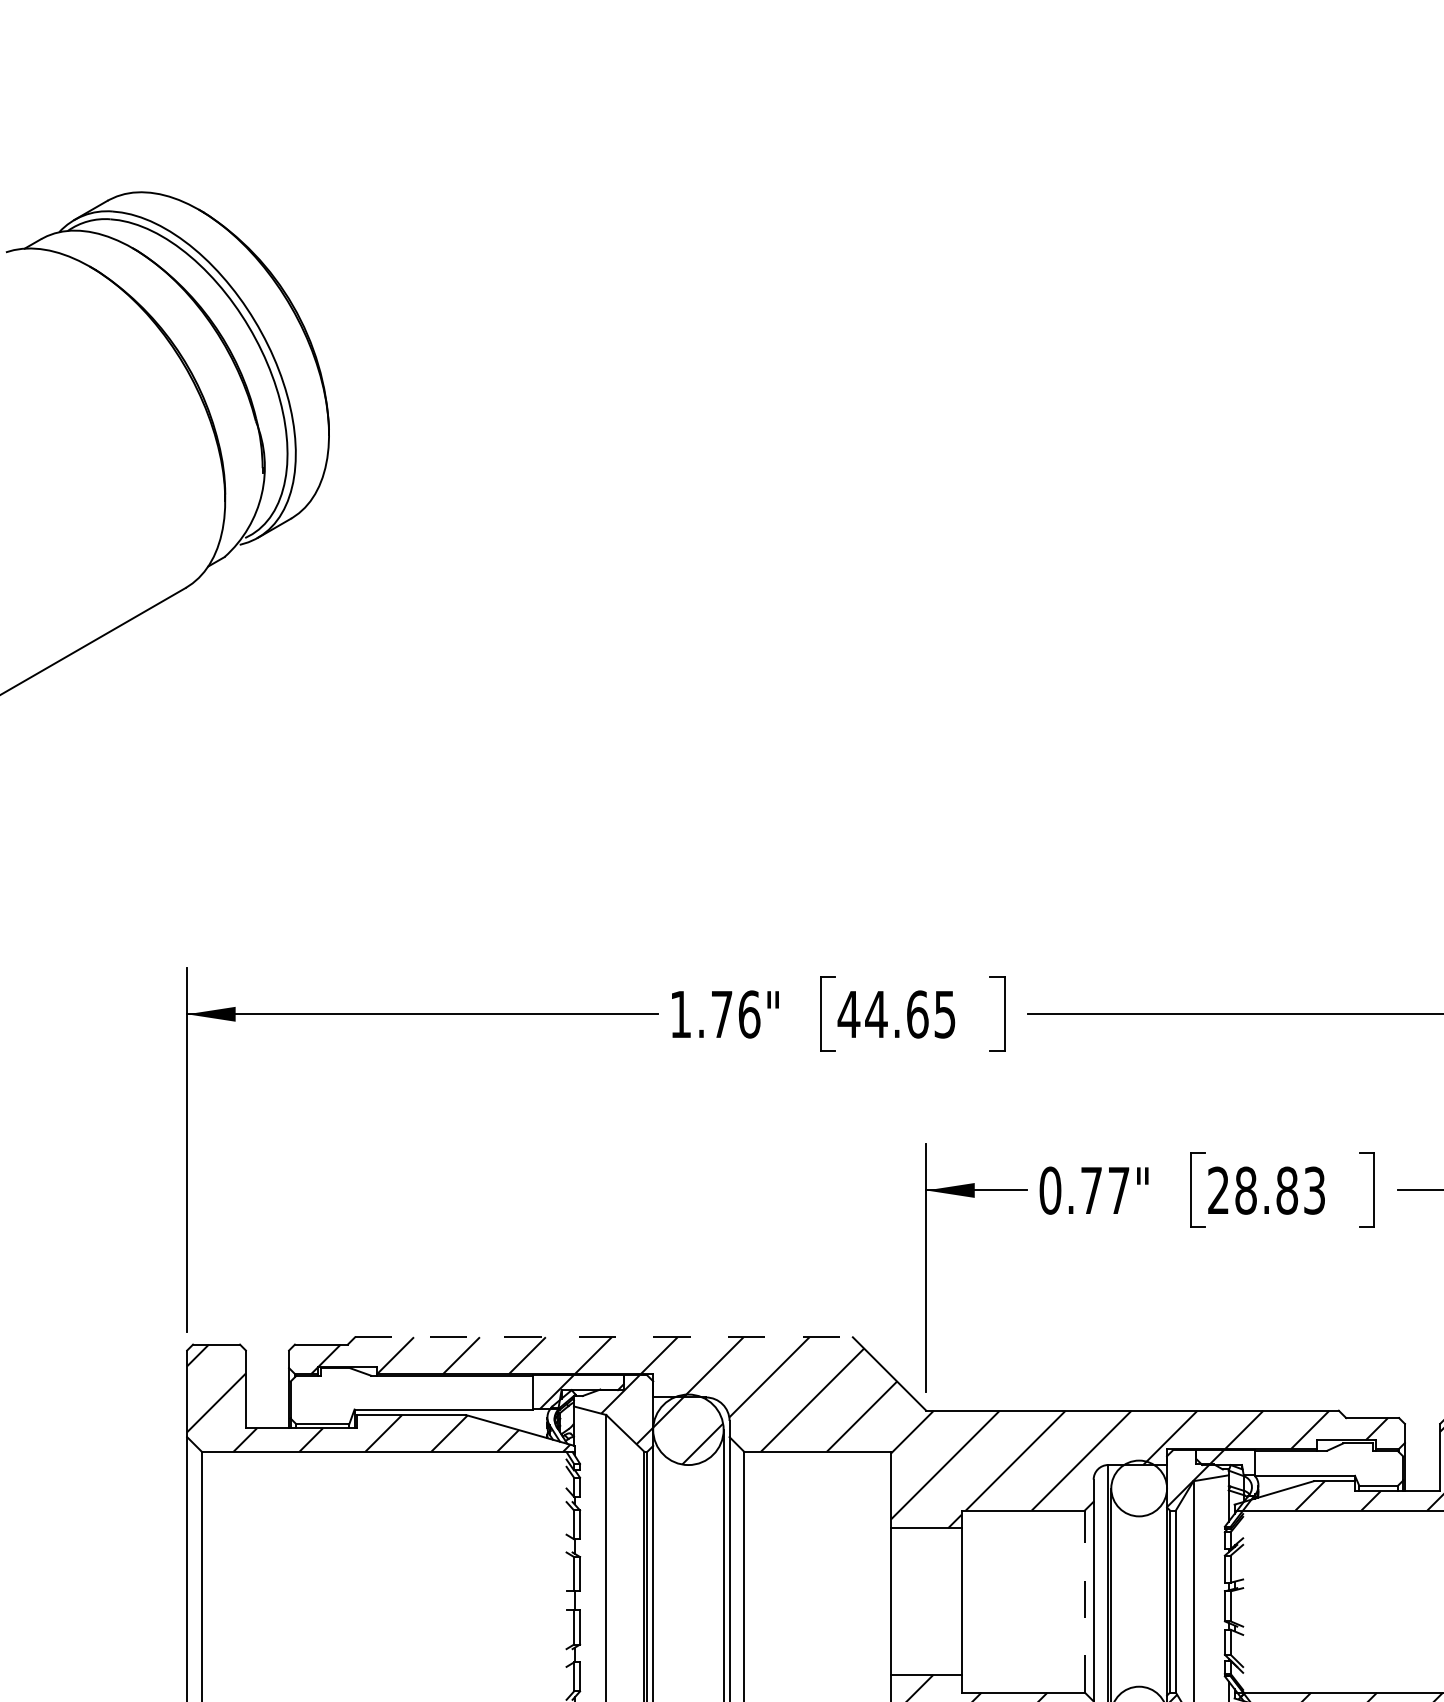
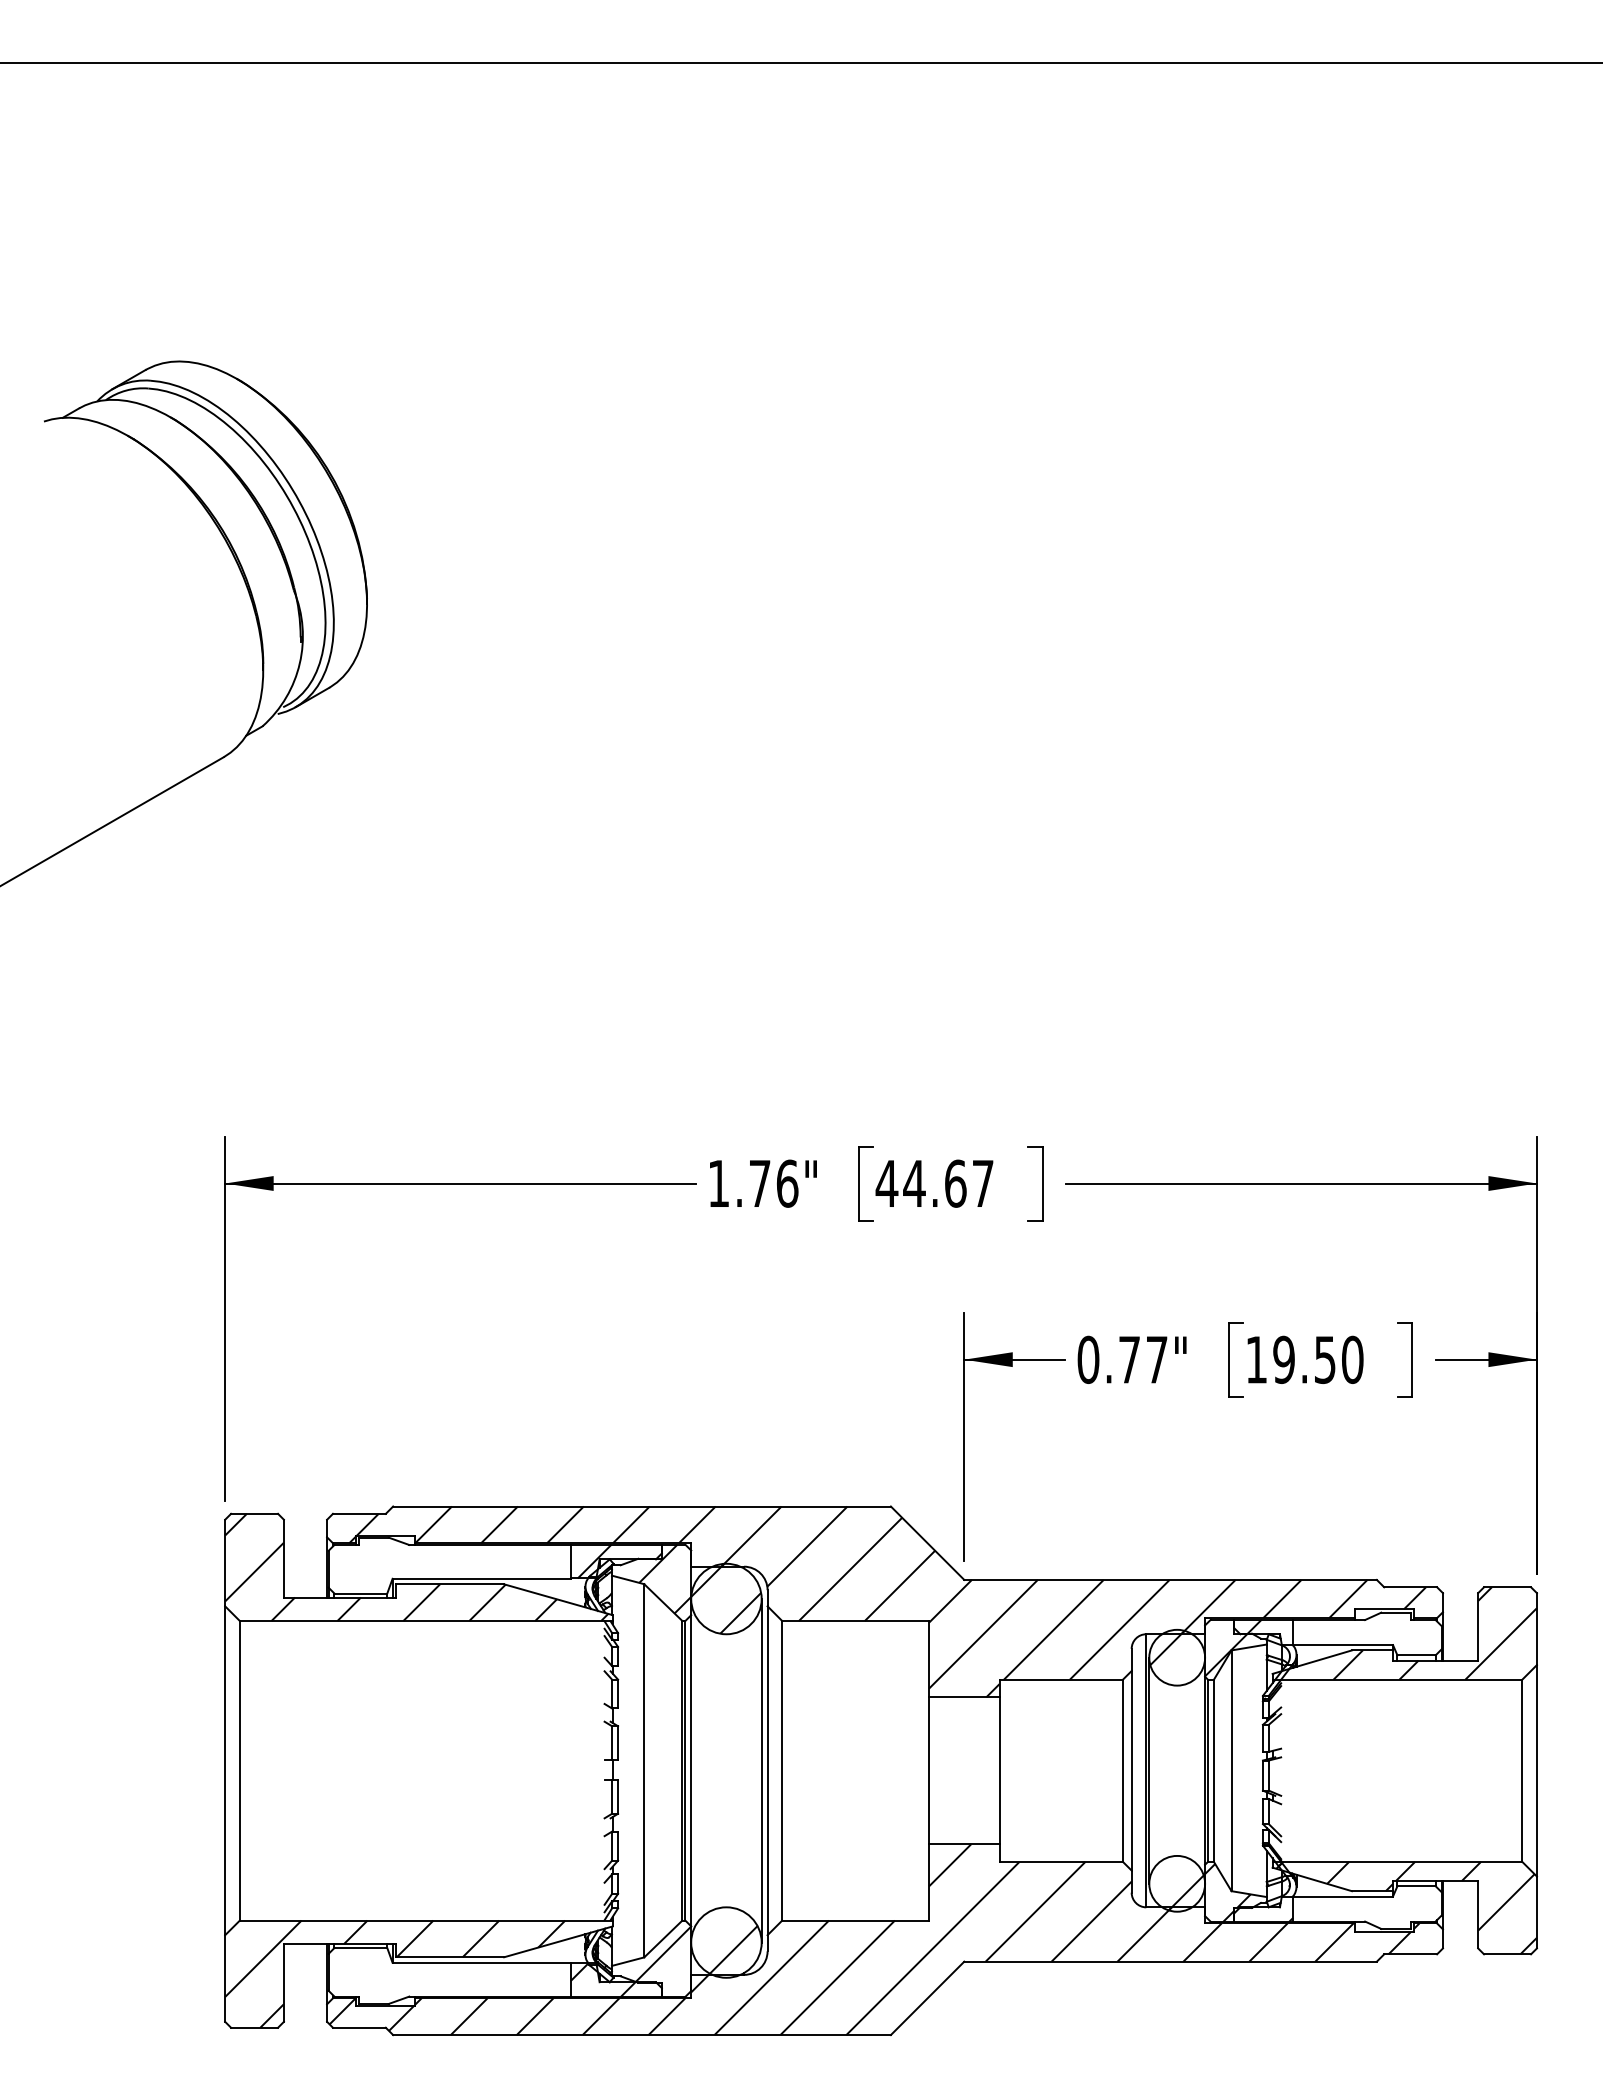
text: (944, 1014) -> (982, 1183), 44.65 -> 44.67
text: (1266, 1190) -> (1304, 1359), 28.83 -> 19.50
line: (604, 1337) -> (642, 1506), dashed -> solid
hatch: (1129, 1478) -> (1167, 1647), added
line: (1084, 1601) -> (1122, 1770), dashed -> solid

